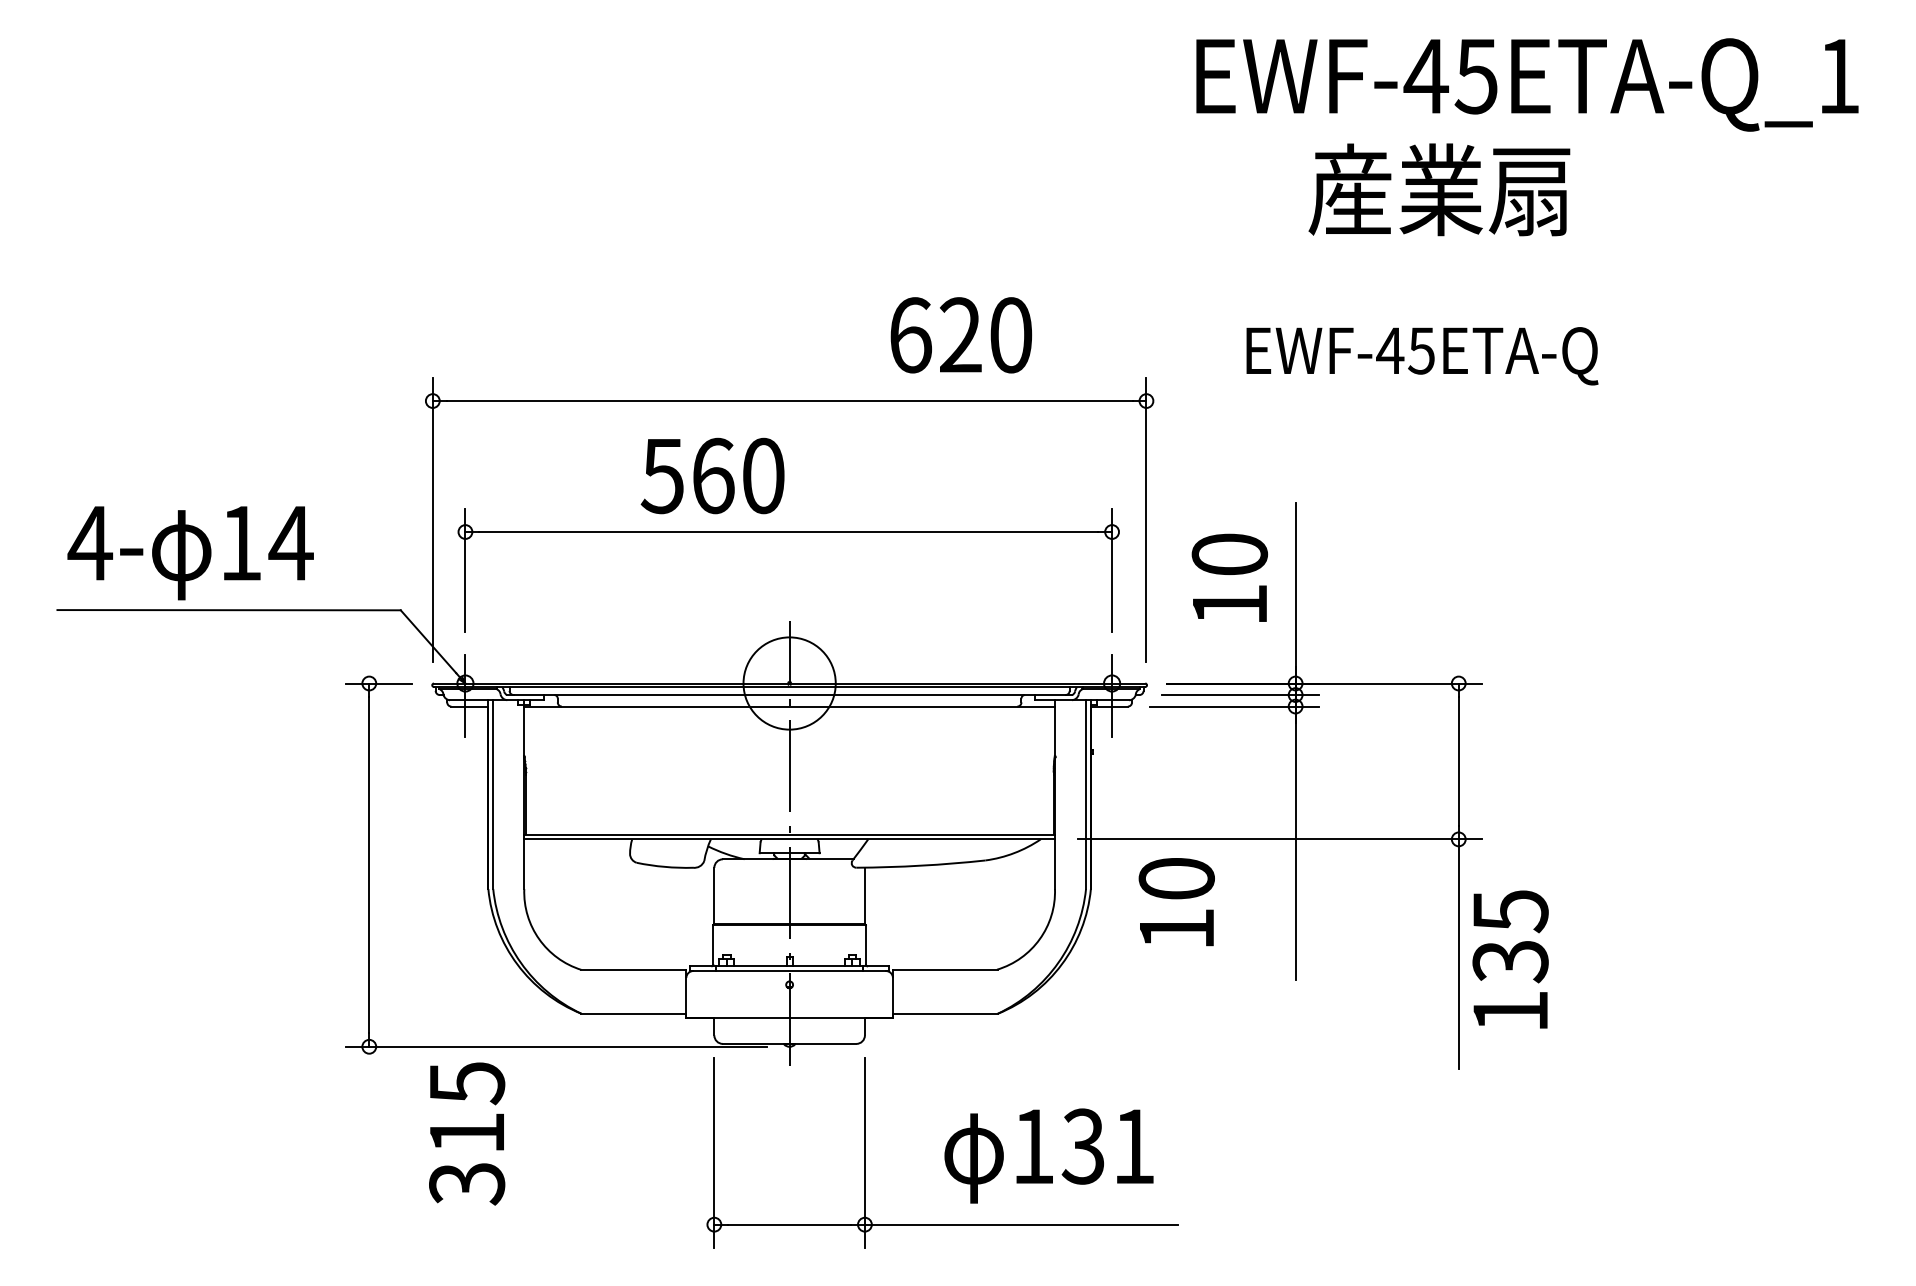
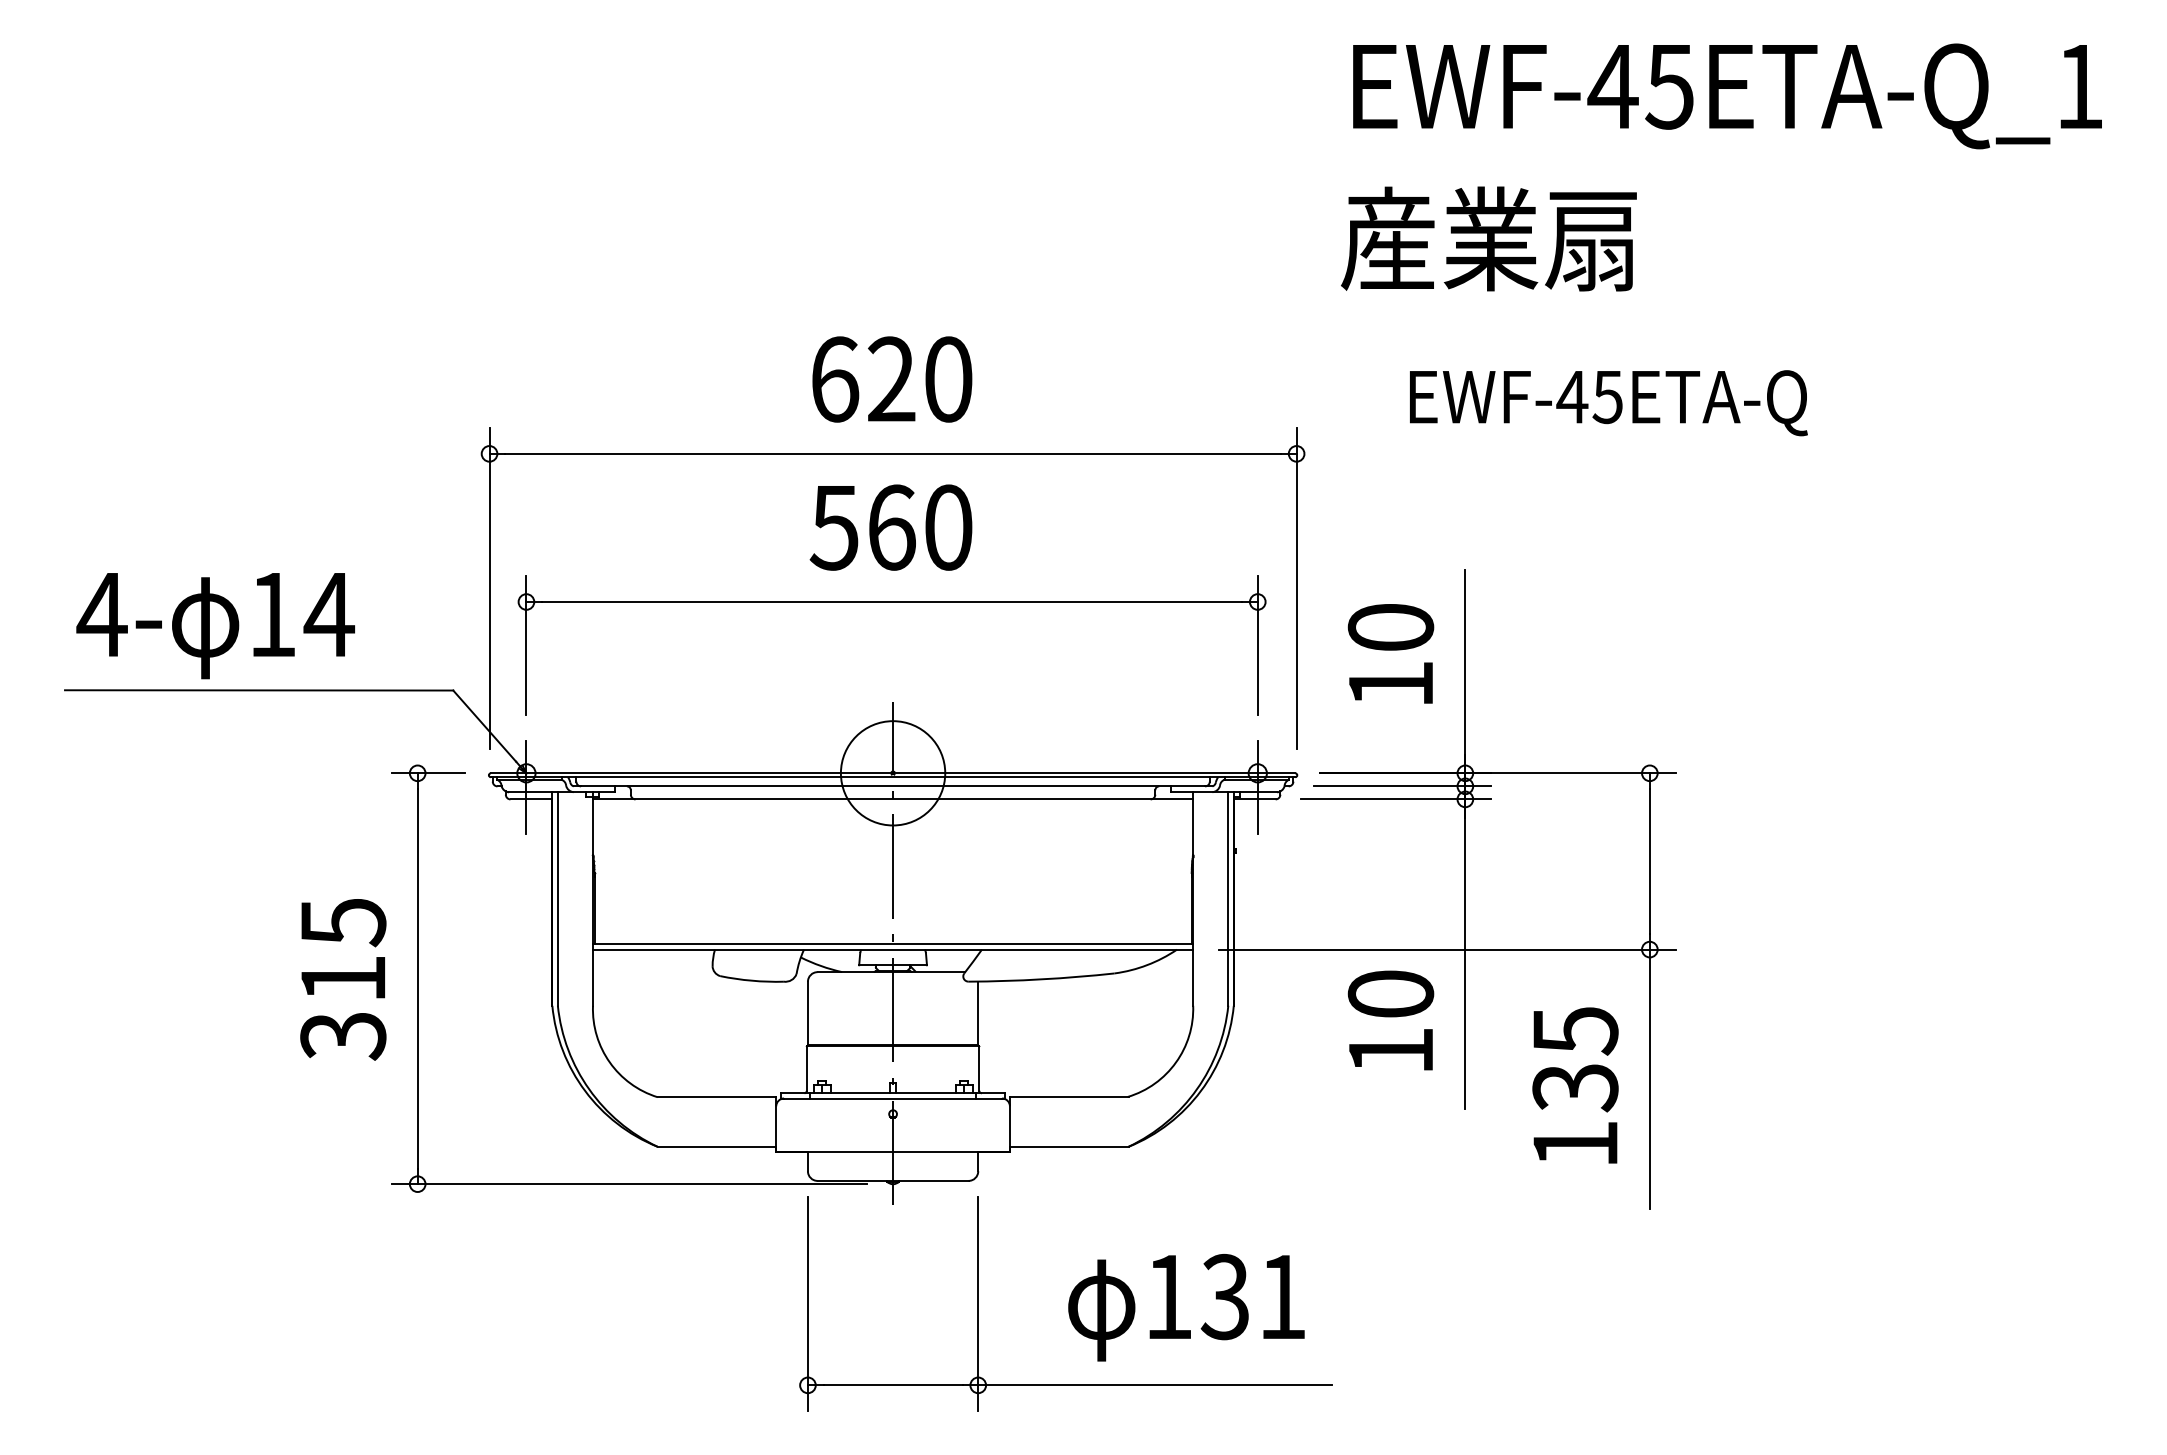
text: (1439, 189) -> (1488, 238), moved
text: (961, 335) -> (892, 379), moved
text: (712, 475) -> (890, 527), moved
text: (1176, 902) -> (1390, 1020), moved
text: (1510, 959) -> (1575, 1085), moved
text: (467, 1133) -> (343, 979), moved

